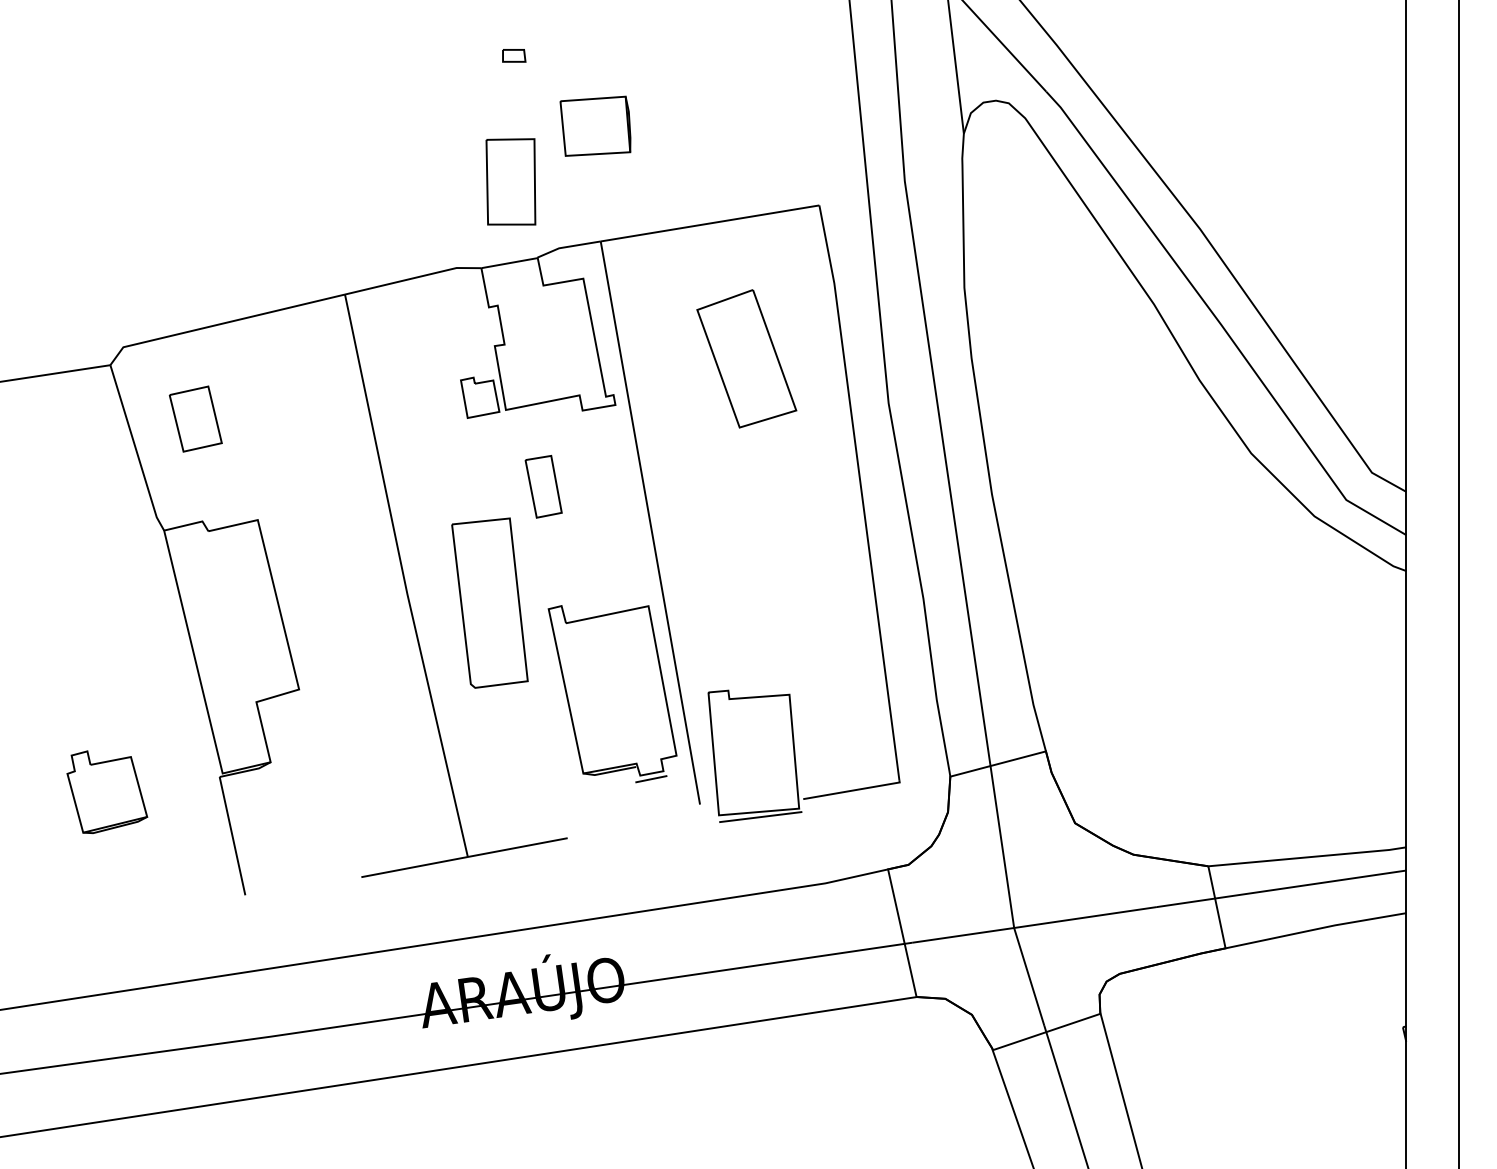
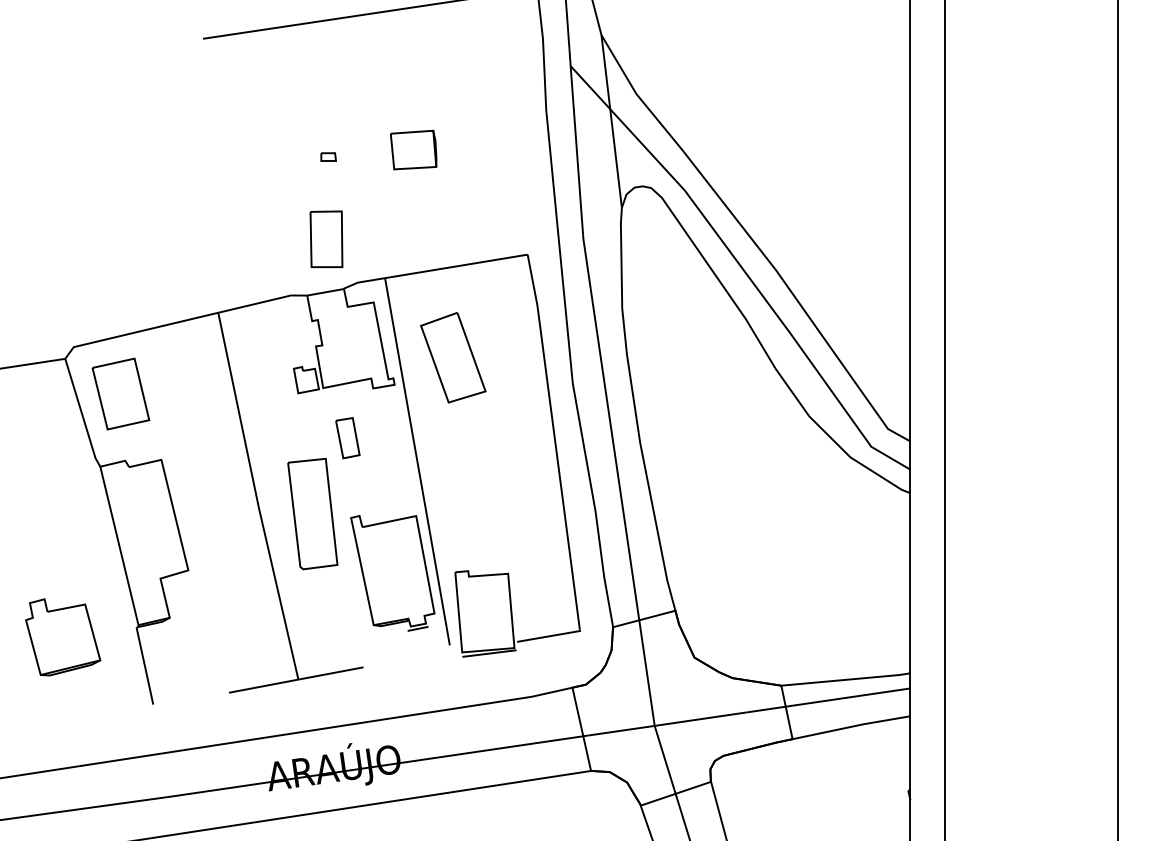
part: (595, 125) -> (413, 149), moved
part: (747, 358) -> (453, 357), moved
part: (195, 418) -> (120, 393), size x1.67
part: (107, 792) -> (63, 637), size x1.43

